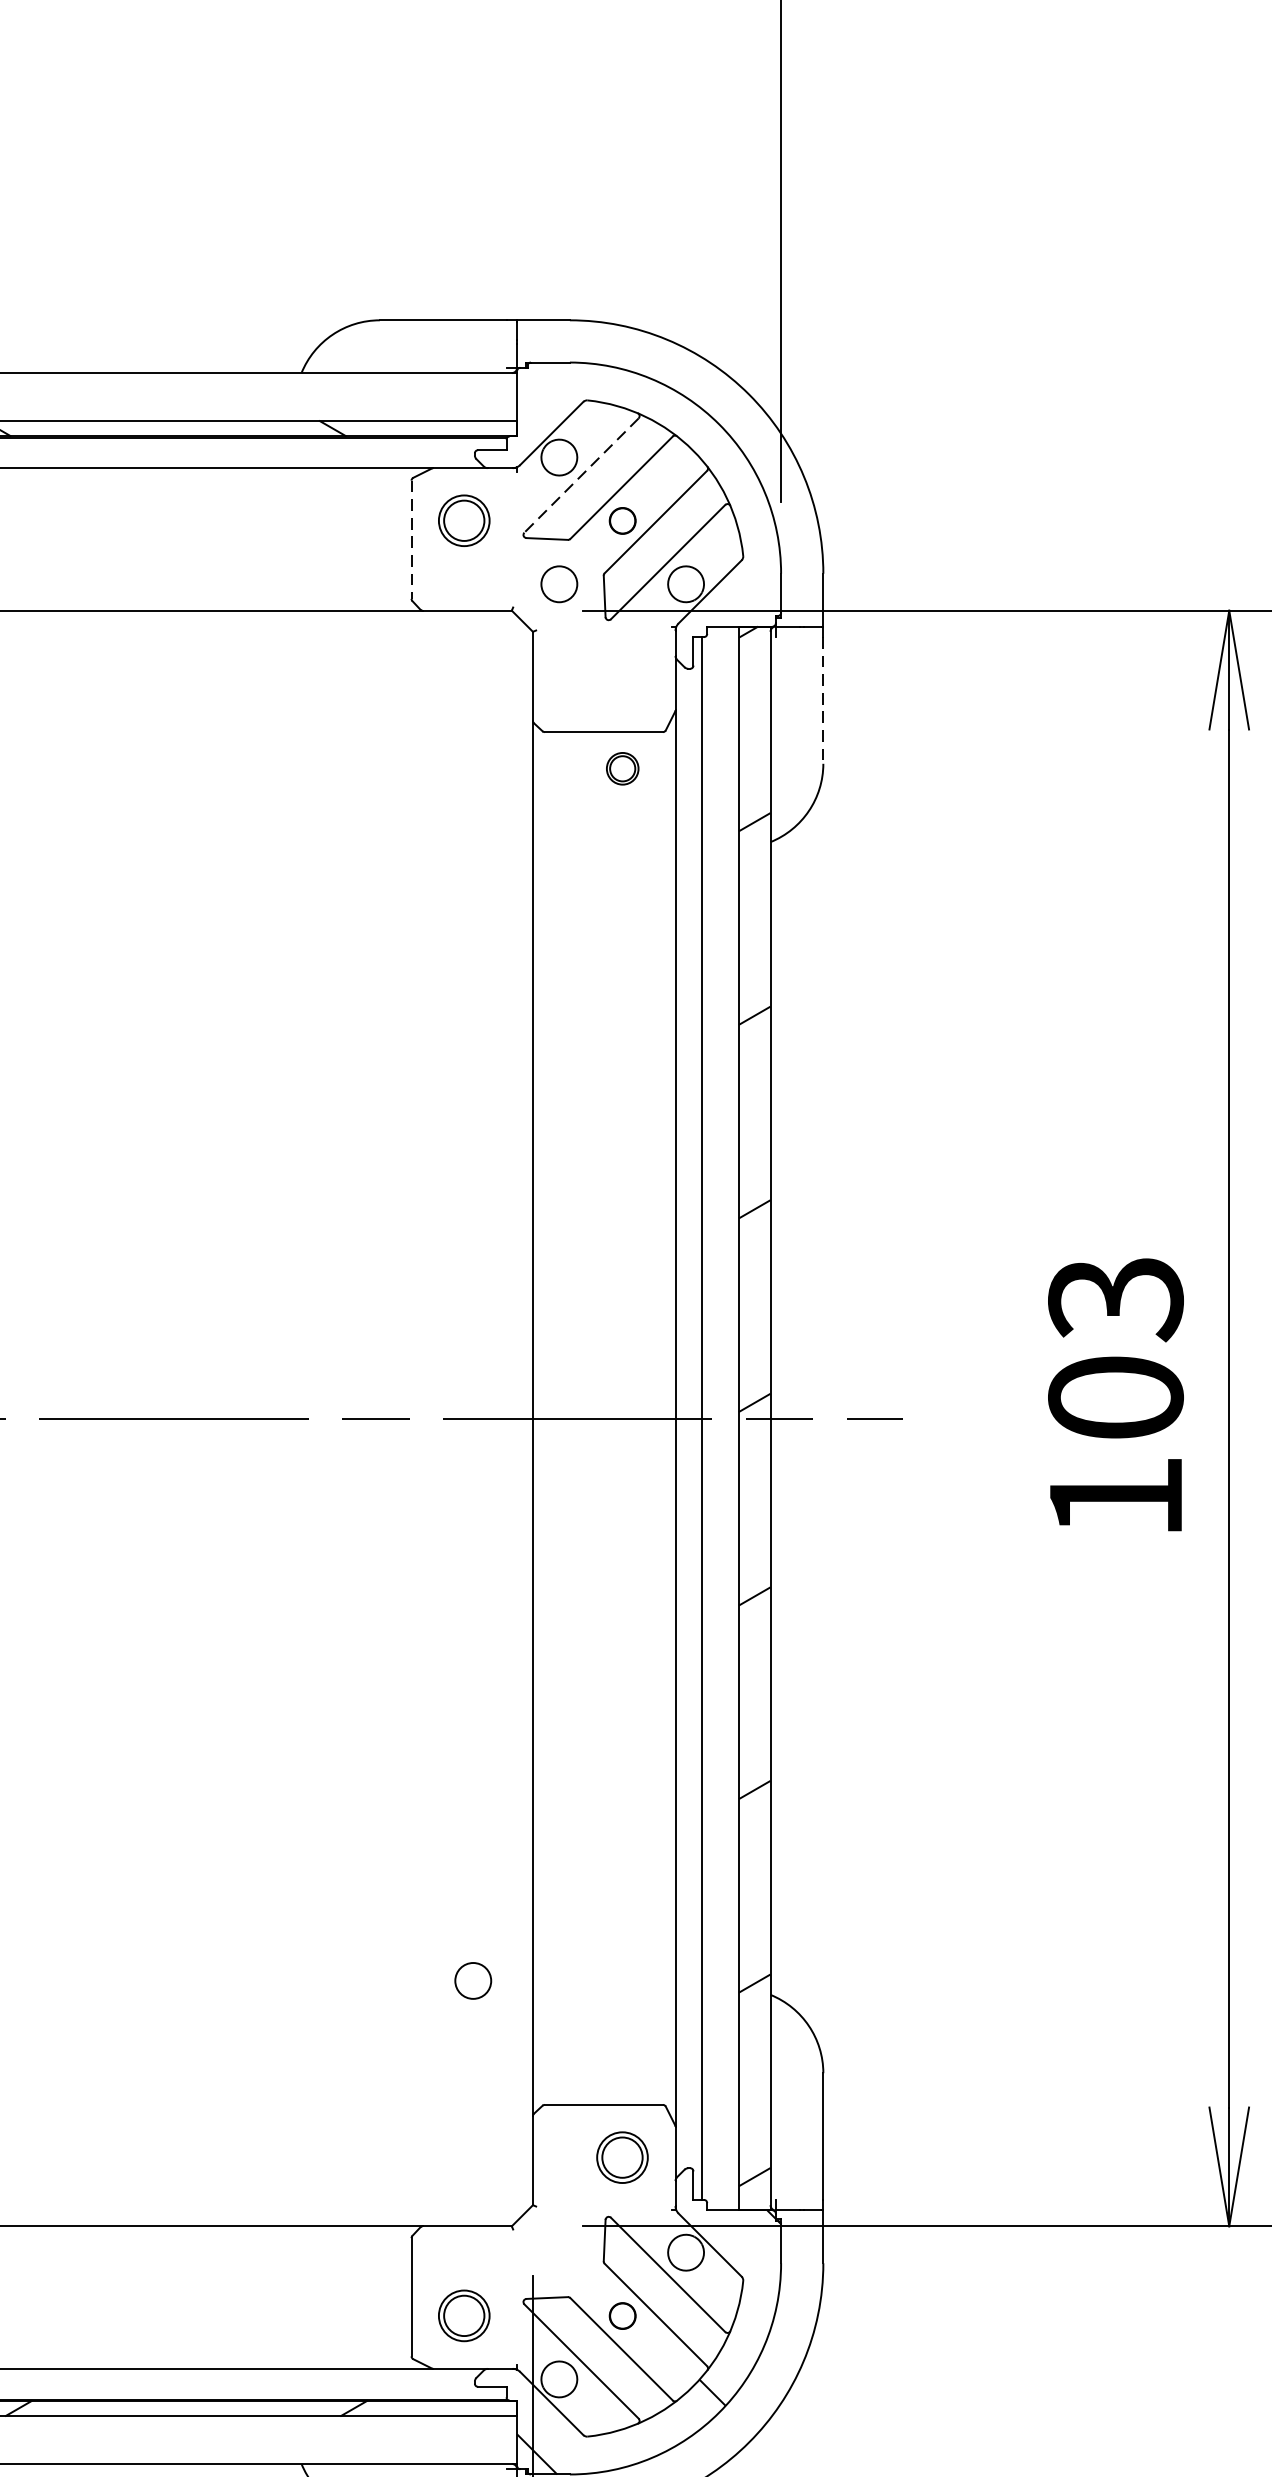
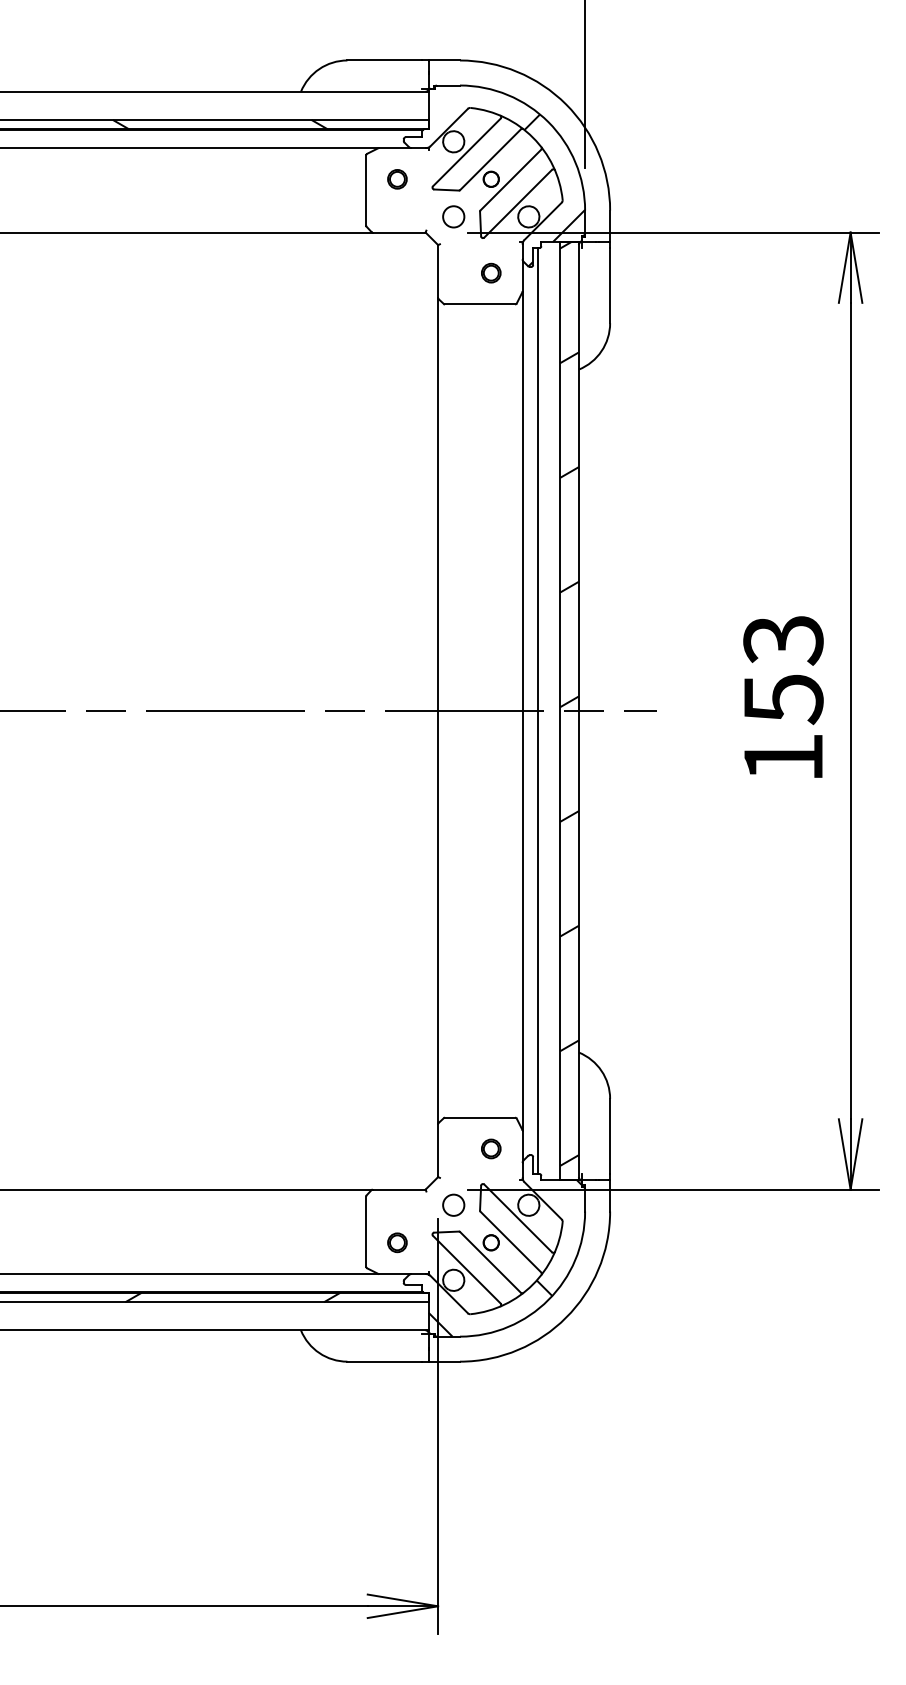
line: (580, 475) -> (466, 152), dashed -> solid
part: (464, 521) -> (397, 179), size x0.62
hatch: (729, 539) -> (554, 190), added
line: (412, 541) -> (366, 191), dashed -> solid
line: (823, 700) -> (610, 285), dashed -> solid
part: (623, 767) -> (491, 272), moved
text: (1115, 1398) -> (783, 699), 103 -> 153
circle: (472, 1979) -> (453, 1204), moved
part: (623, 2156) -> (491, 1148), size x0.62
part: (464, 2315) -> (397, 1242), size x0.62

